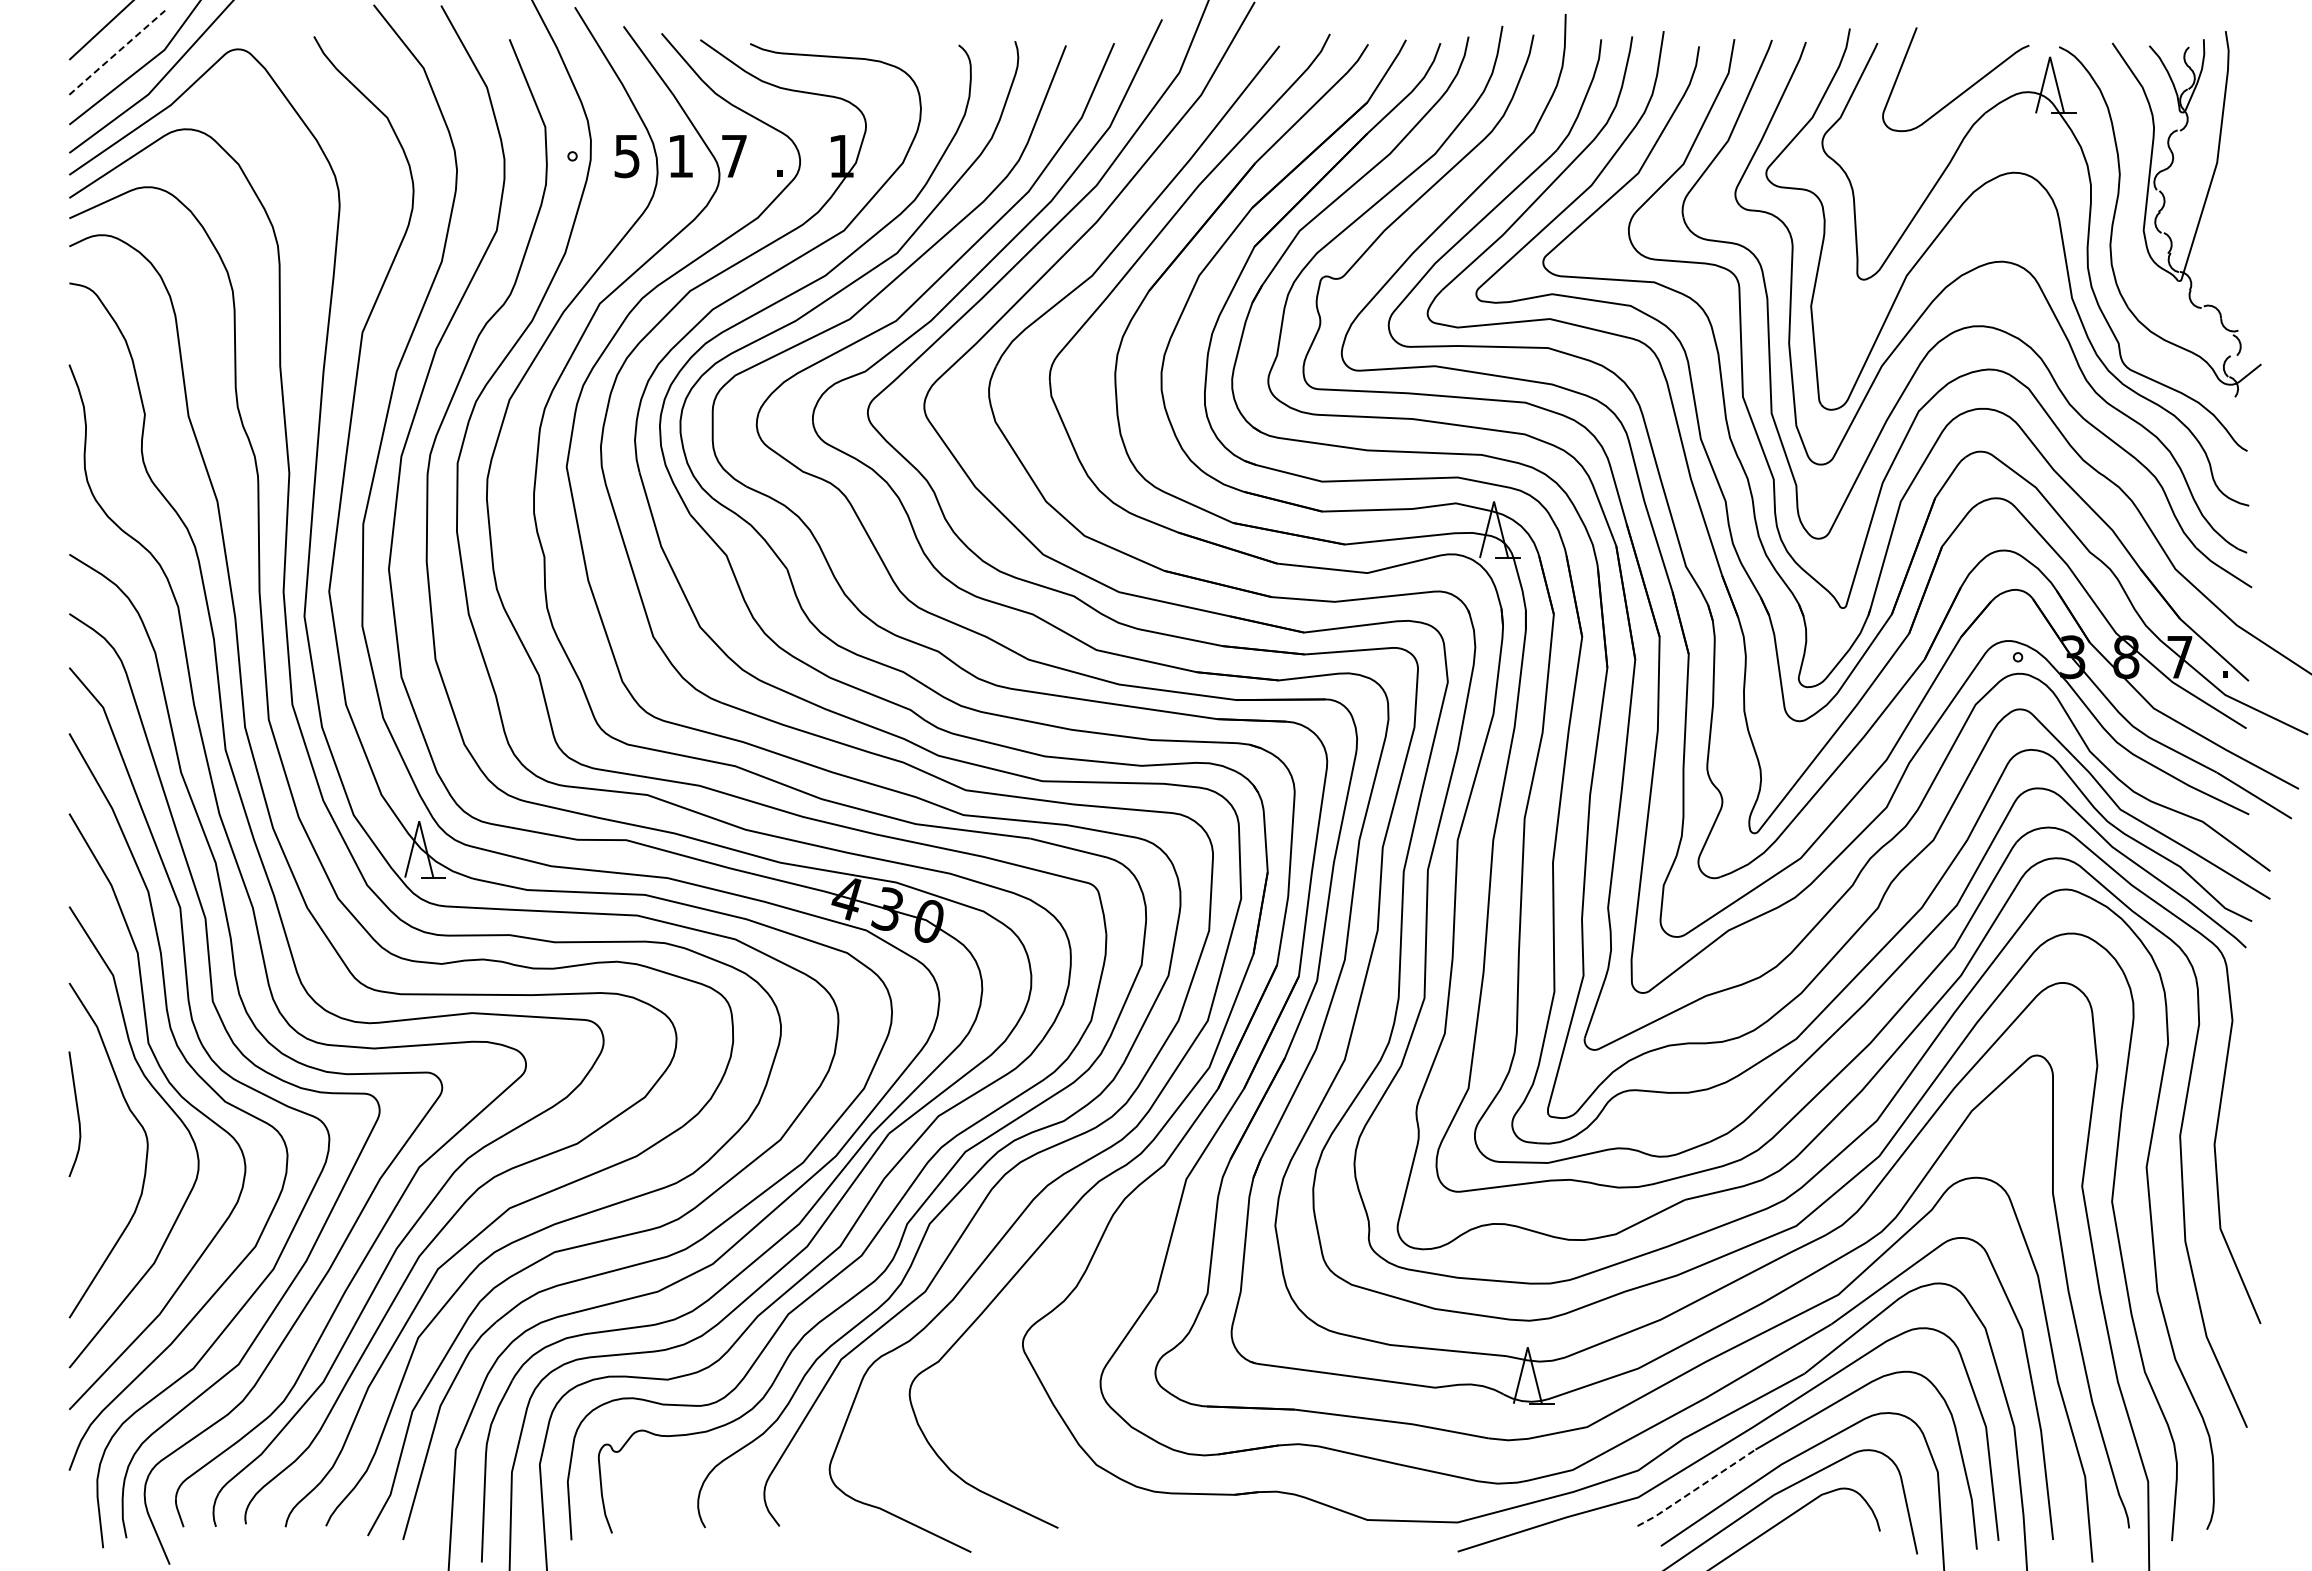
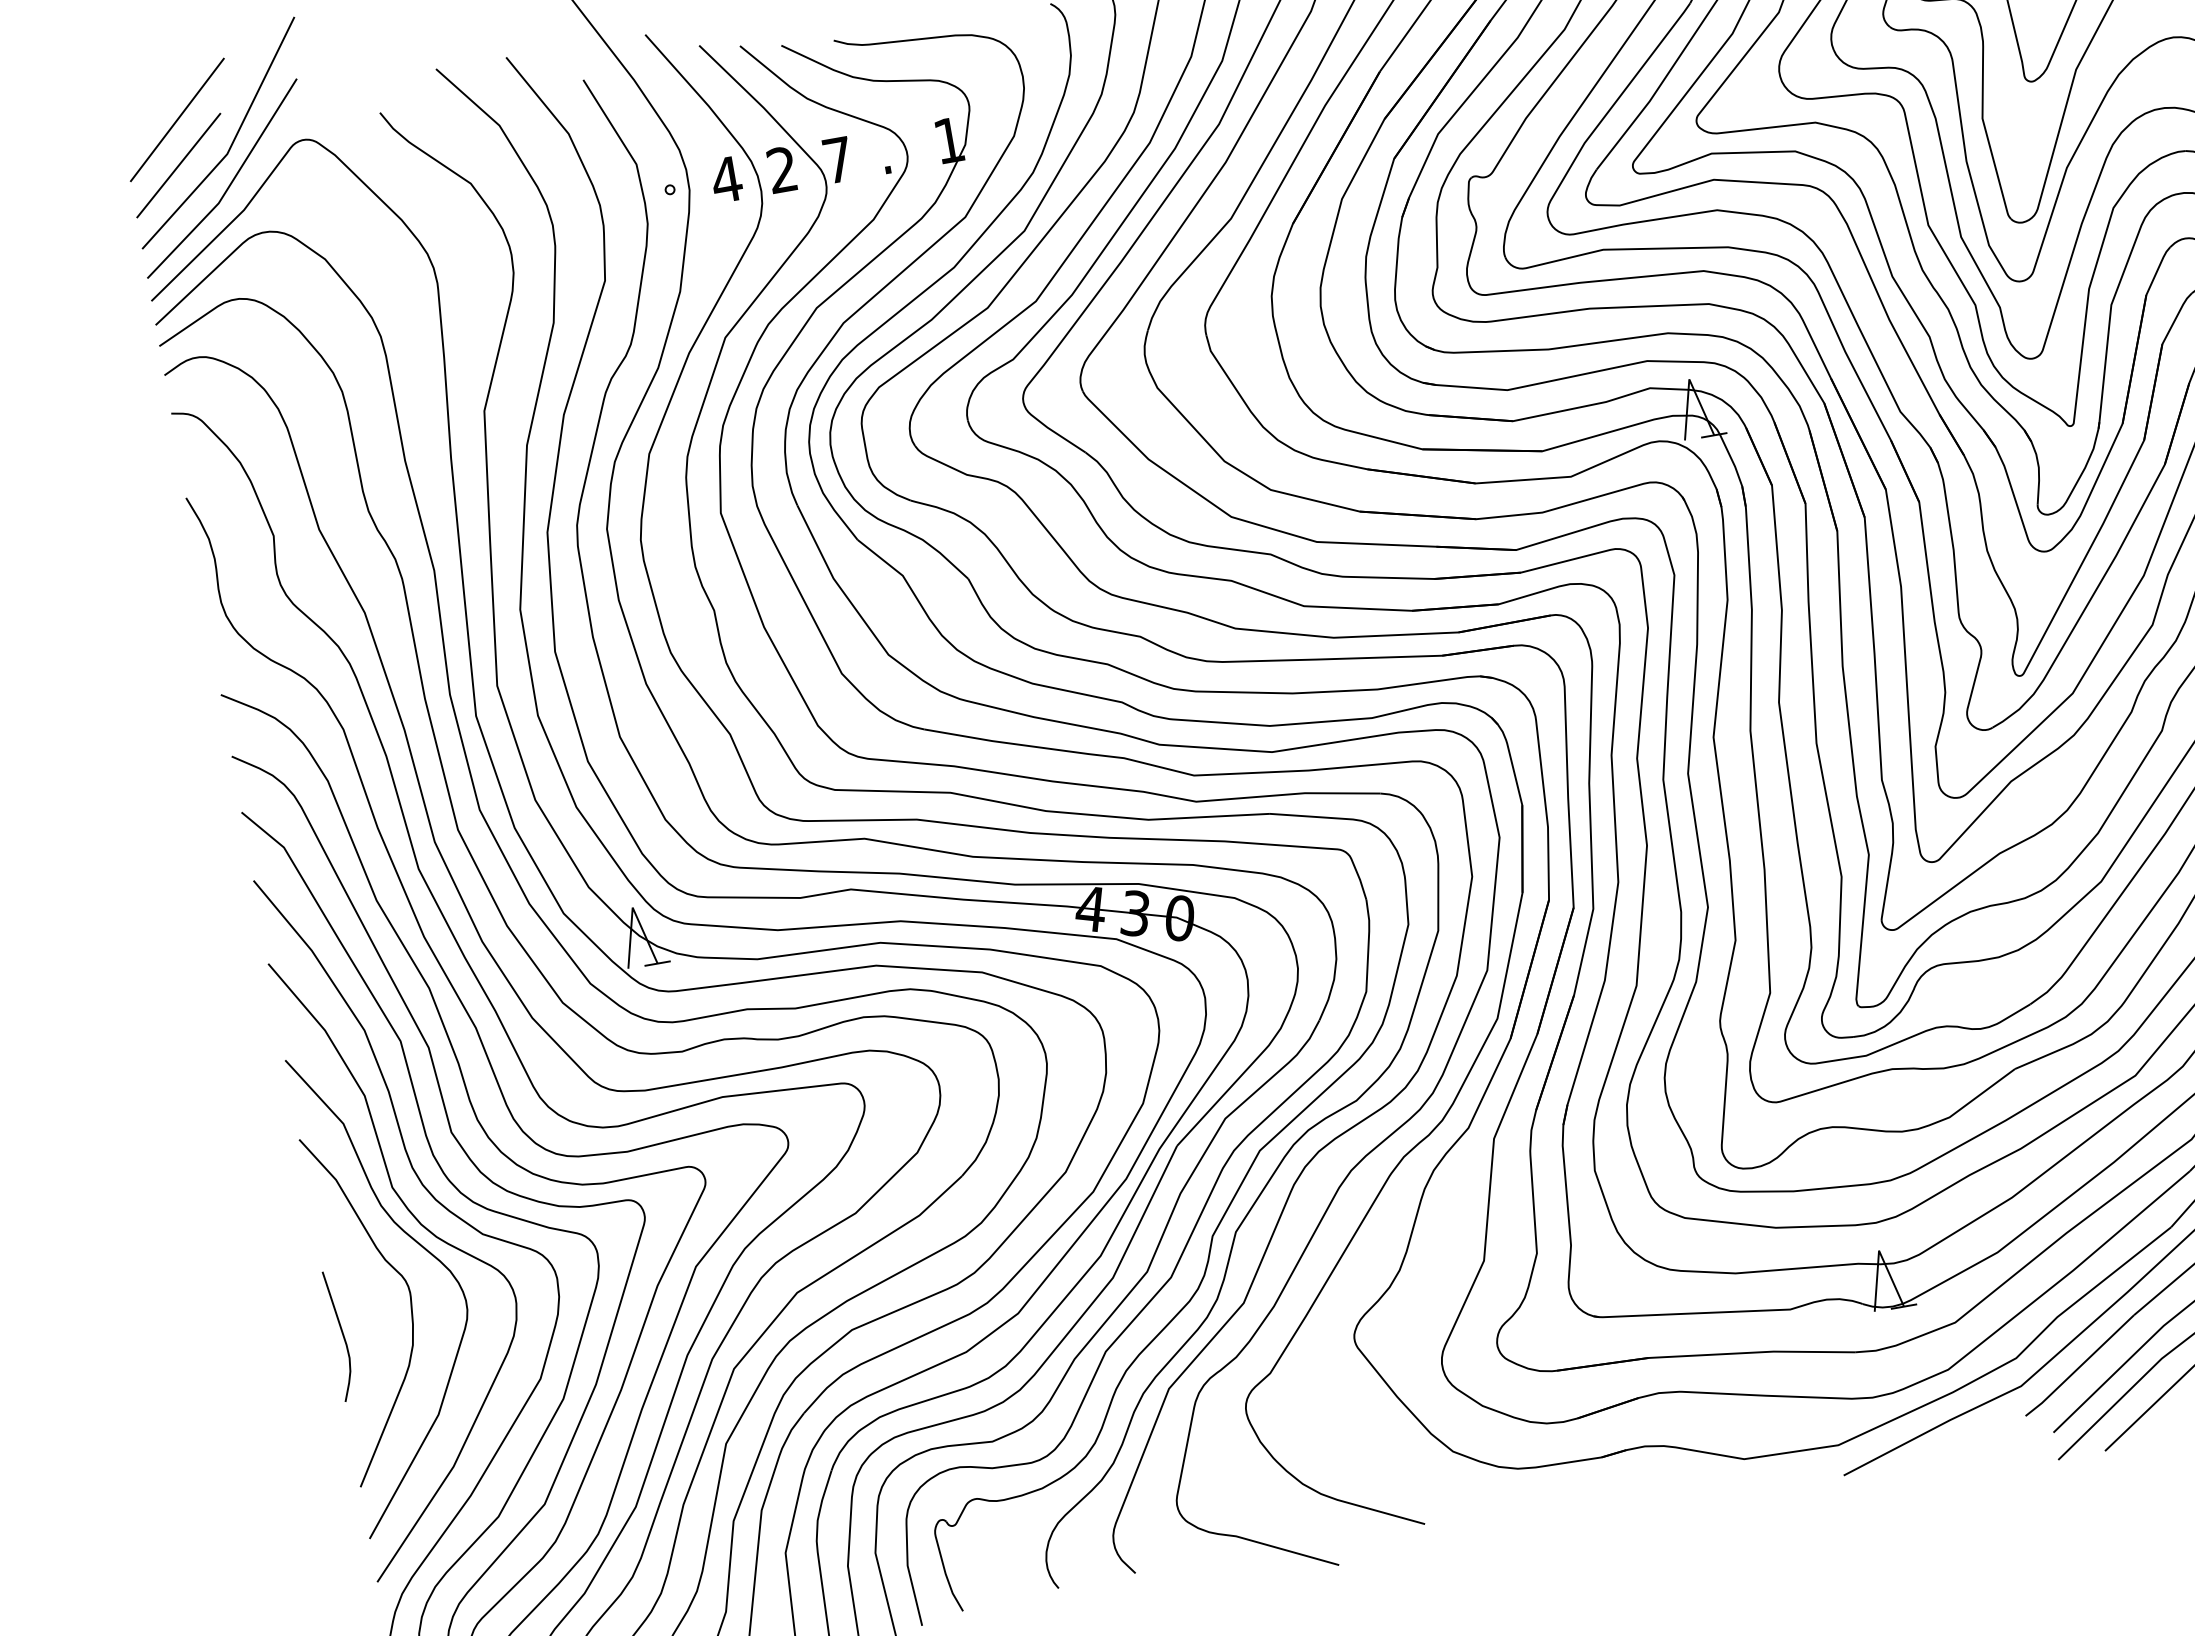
line: (117, 52) -> (178, 165), dashed -> solid
text: (680, 155) -> (781, 169), 1 -> 2
text: (626, 156) -> (726, 180), 5 -> 4
curve: (77, 1113) -> (342, 1334), moved
line: (1696, 1488) -> (2079, 1366), dashed -> solid

